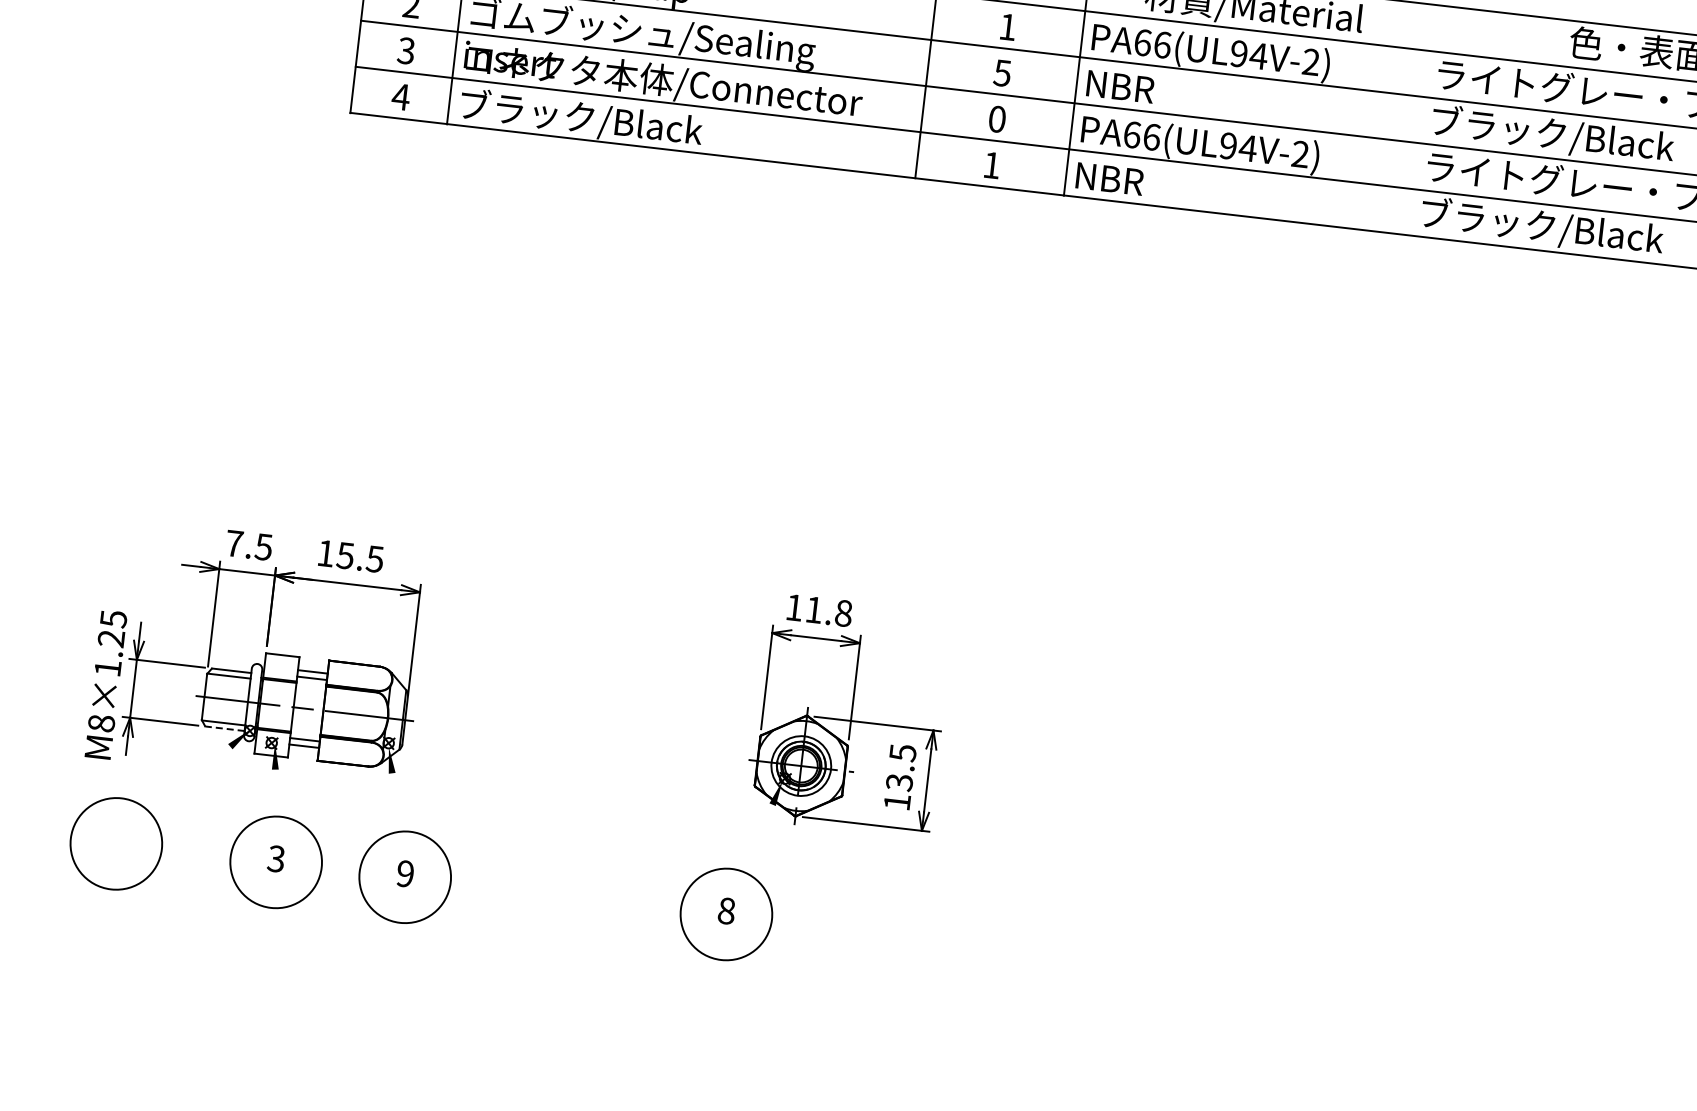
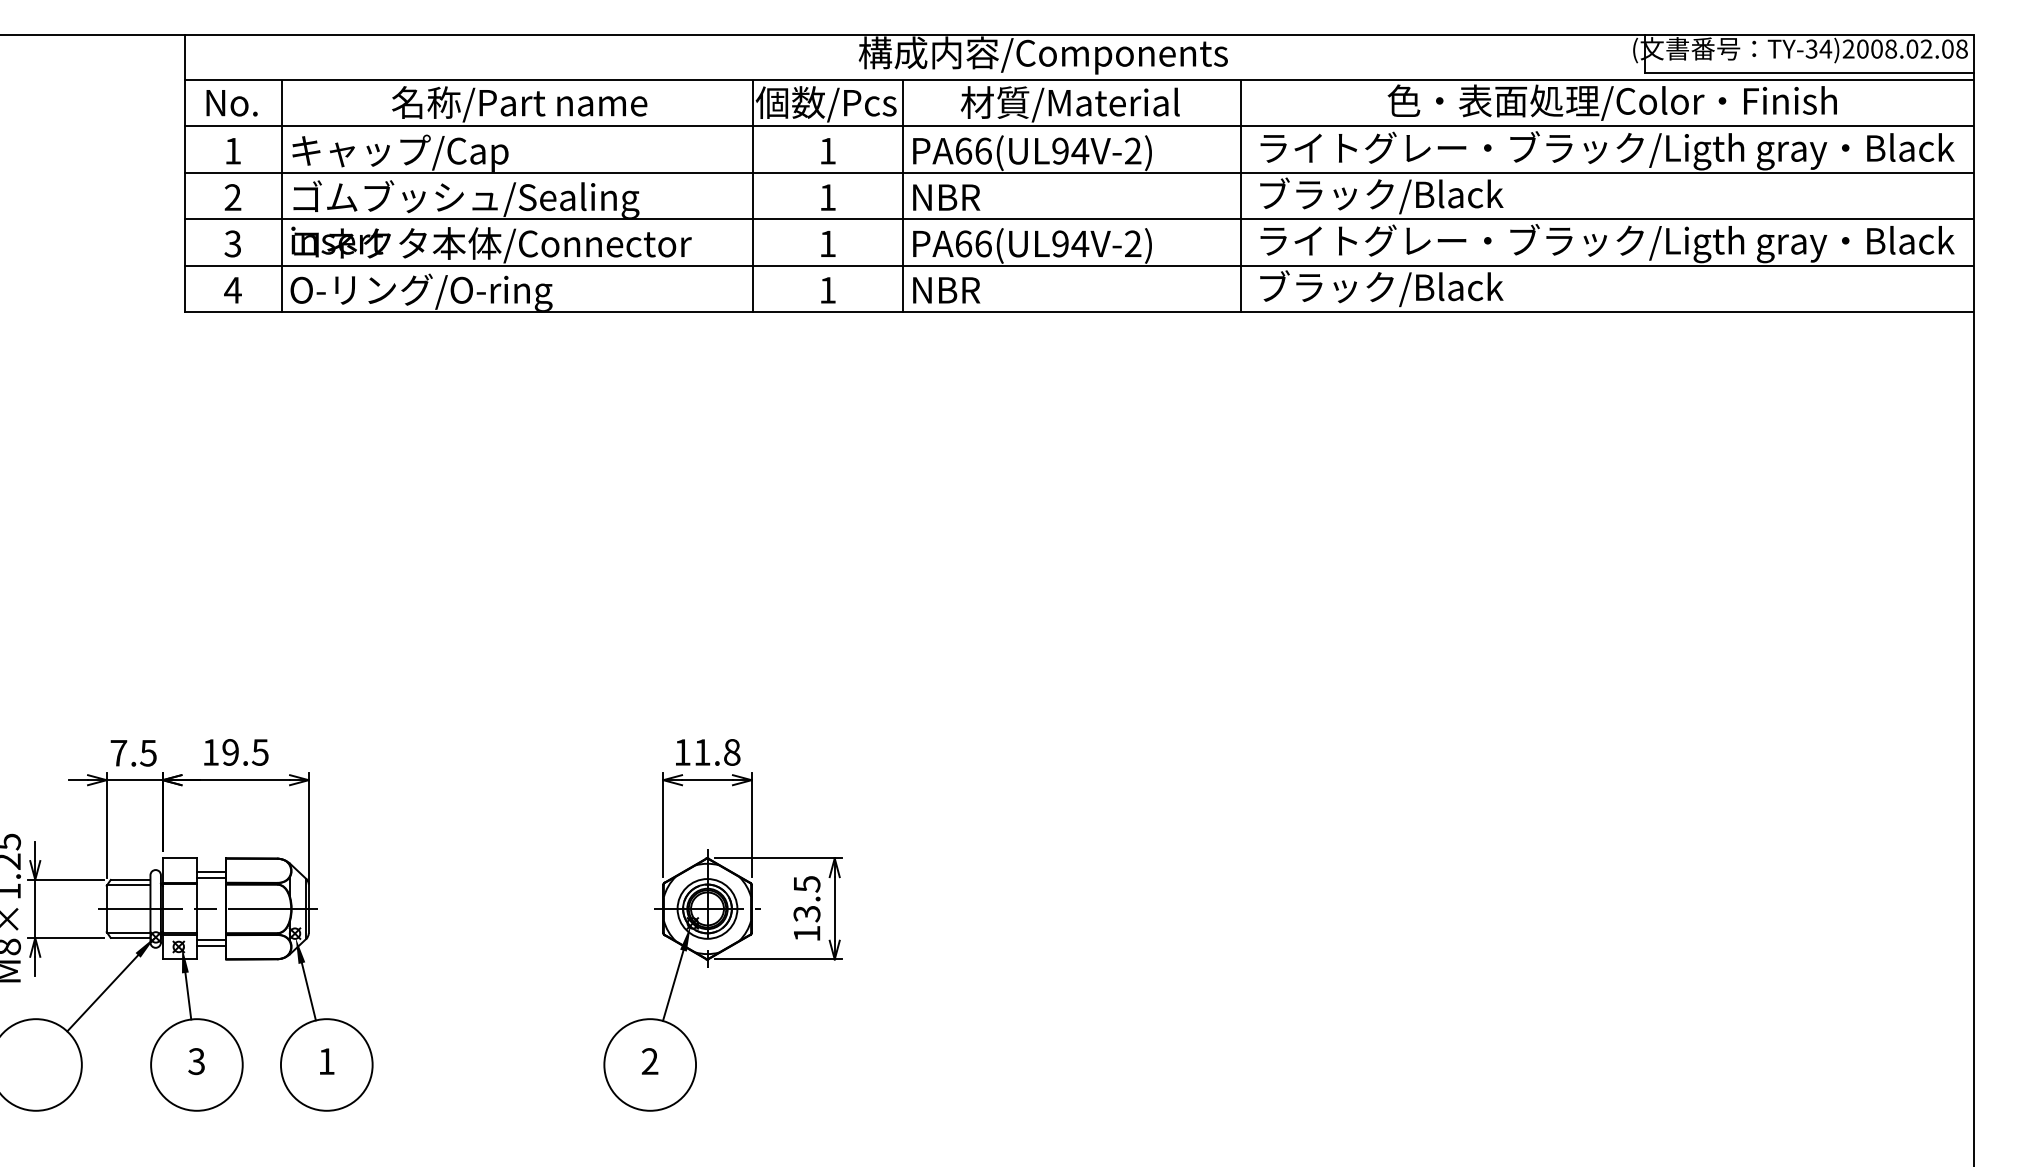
text: (1002, 73) -> (827, 197), 5 -> 1
text: (996, 118) -> (827, 243), 0 -> 1
text: (588, 119) -> (421, 291), ブラック/Black -> O-リング/O-ring
line: (1413, 119) -> (1241, 196), added
text: (345, 555) -> (230, 752), 15.5 -> 19.5
line: (224, 729) -> (130, 938), dashed -> solid
line: (190, 780) -> (102, 993), added
line: (275, 792) -> (188, 995), added
line: (395, 802) -> (308, 991), added
line: (758, 838) -> (673, 985), added
text: (405, 873) -> (326, 1061), 9 -> 1
text: (726, 910) -> (649, 1061), 8 -> 2

